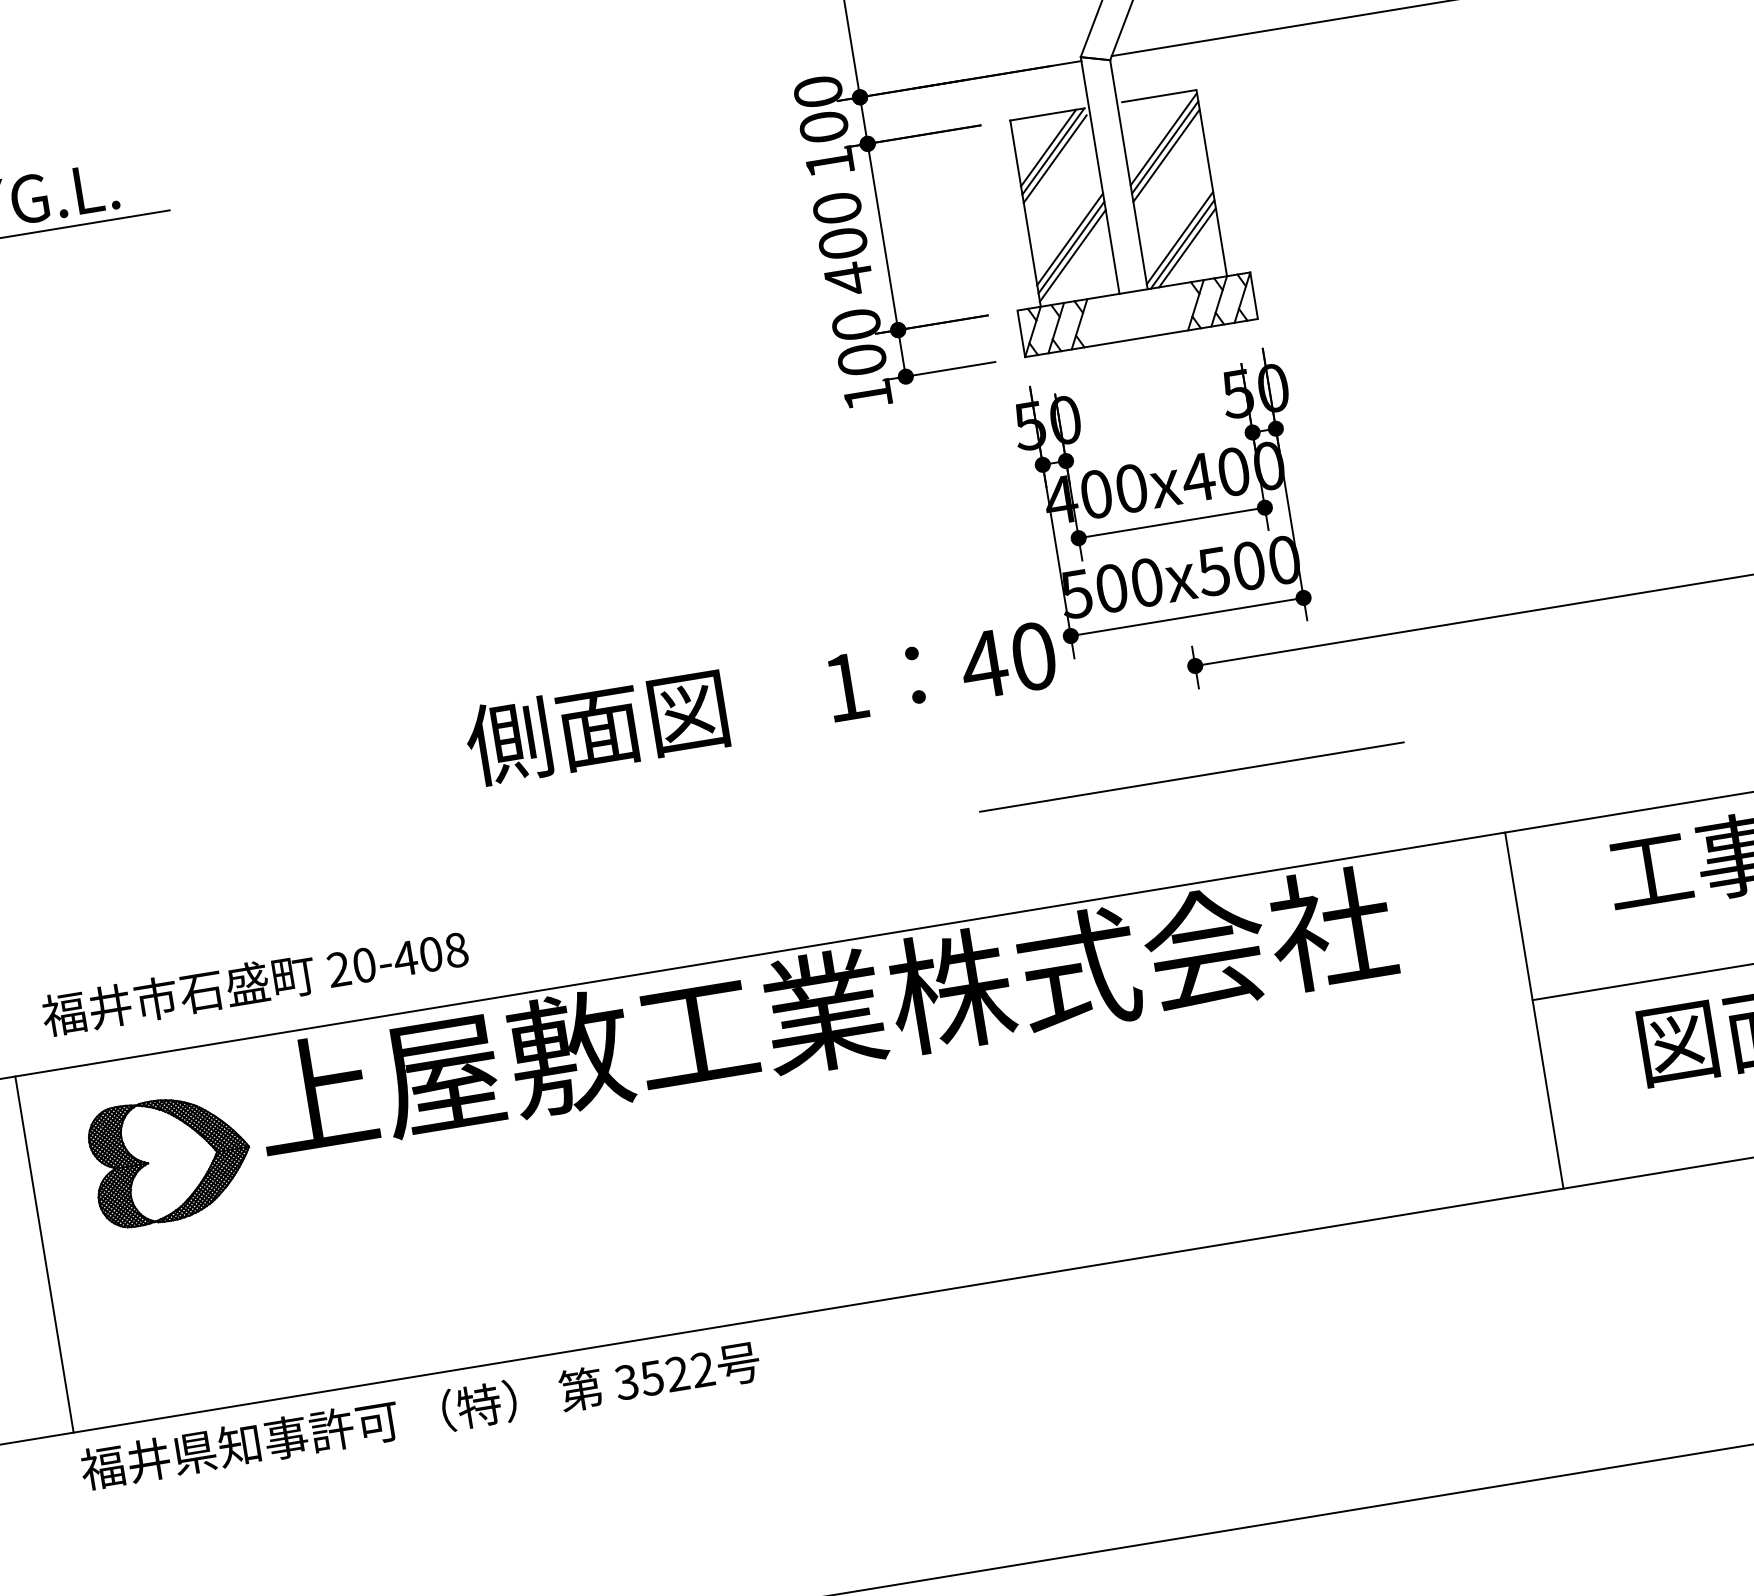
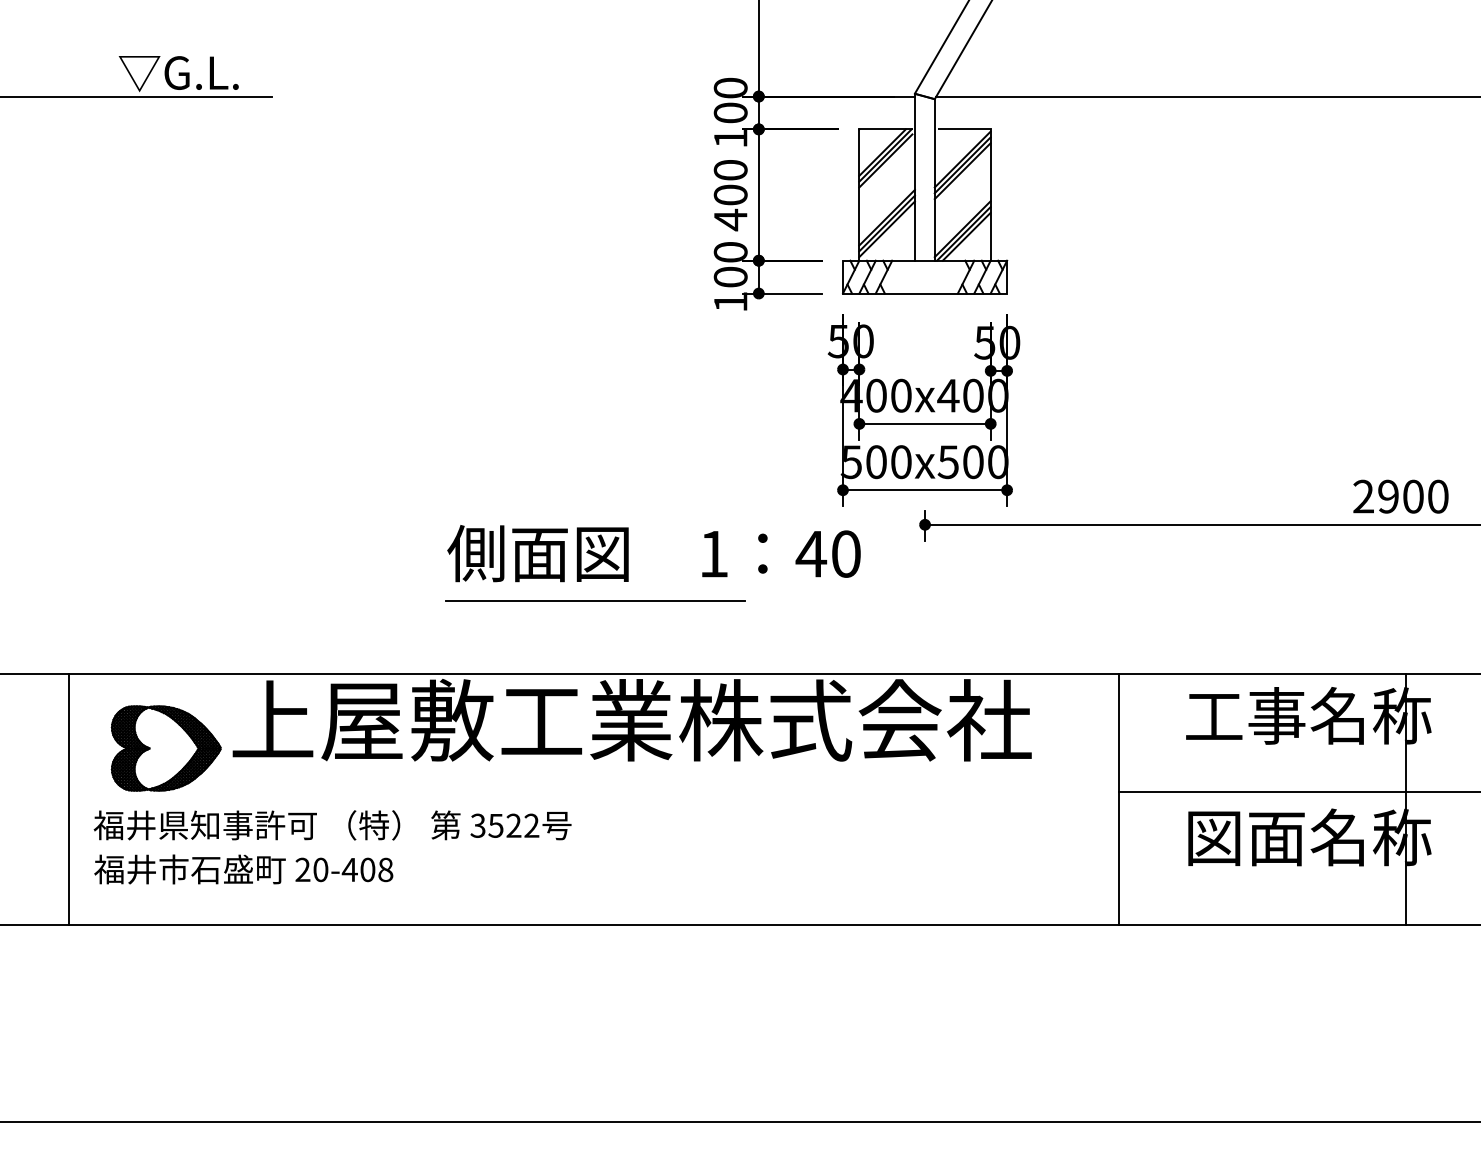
text: (760, 700) -> (653, 553), moved
line: (1192, 776) -> (595, 600), moved
text: (254, 982) -> (243, 869), moved
text: (420, 1415) -> (332, 825), moved

